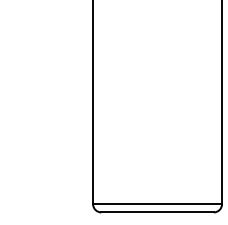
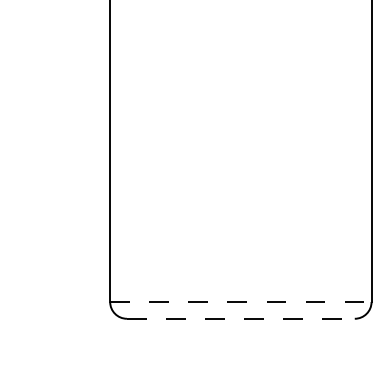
line: (158, 204) -> (242, 302), solid -> dashed
line: (158, 212) -> (242, 318), solid -> dashed

